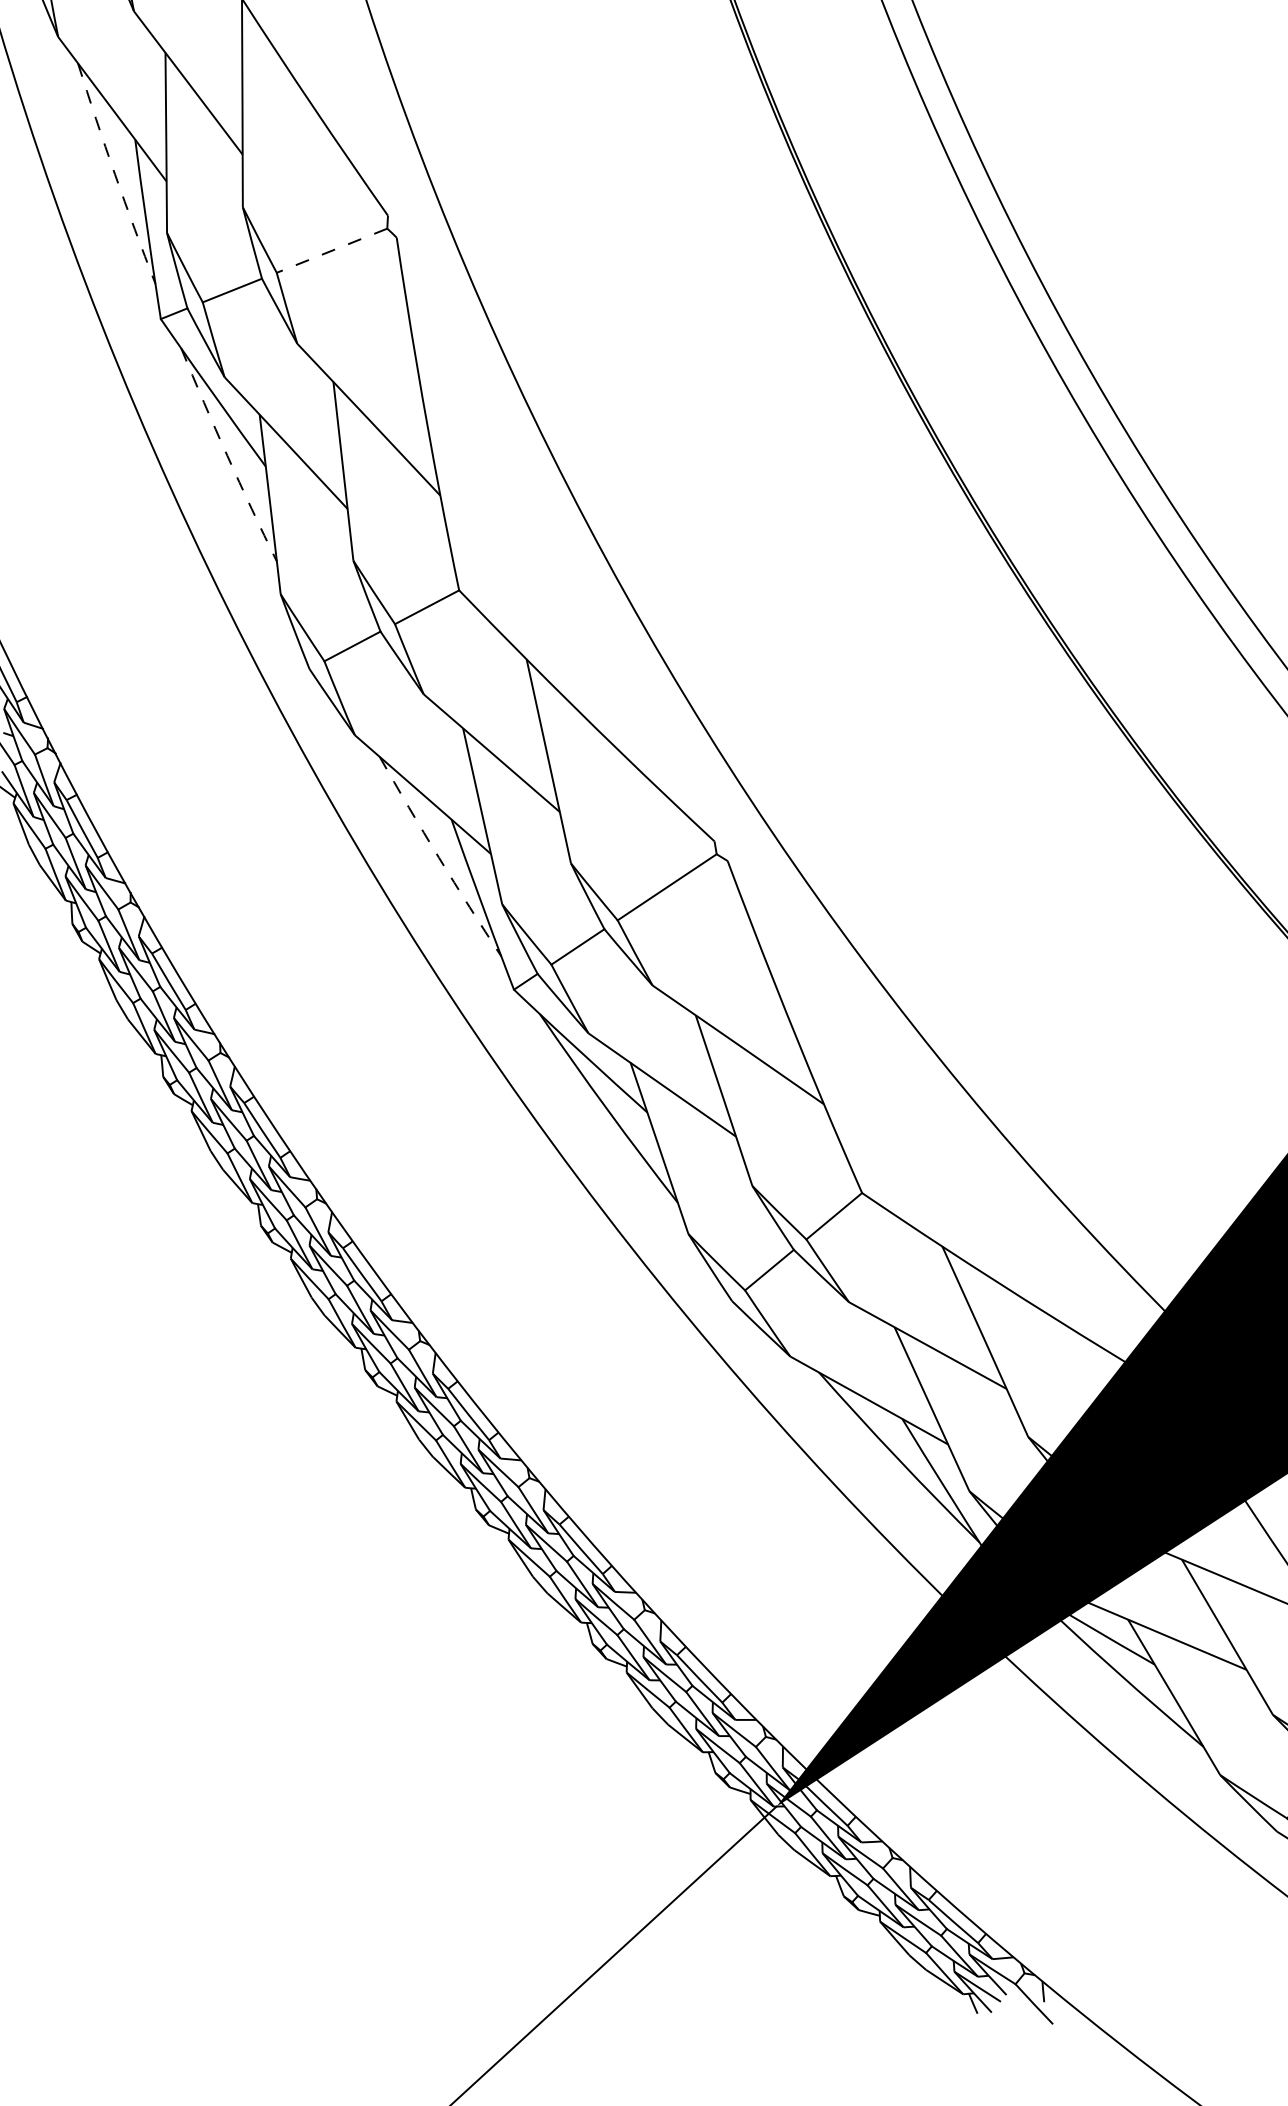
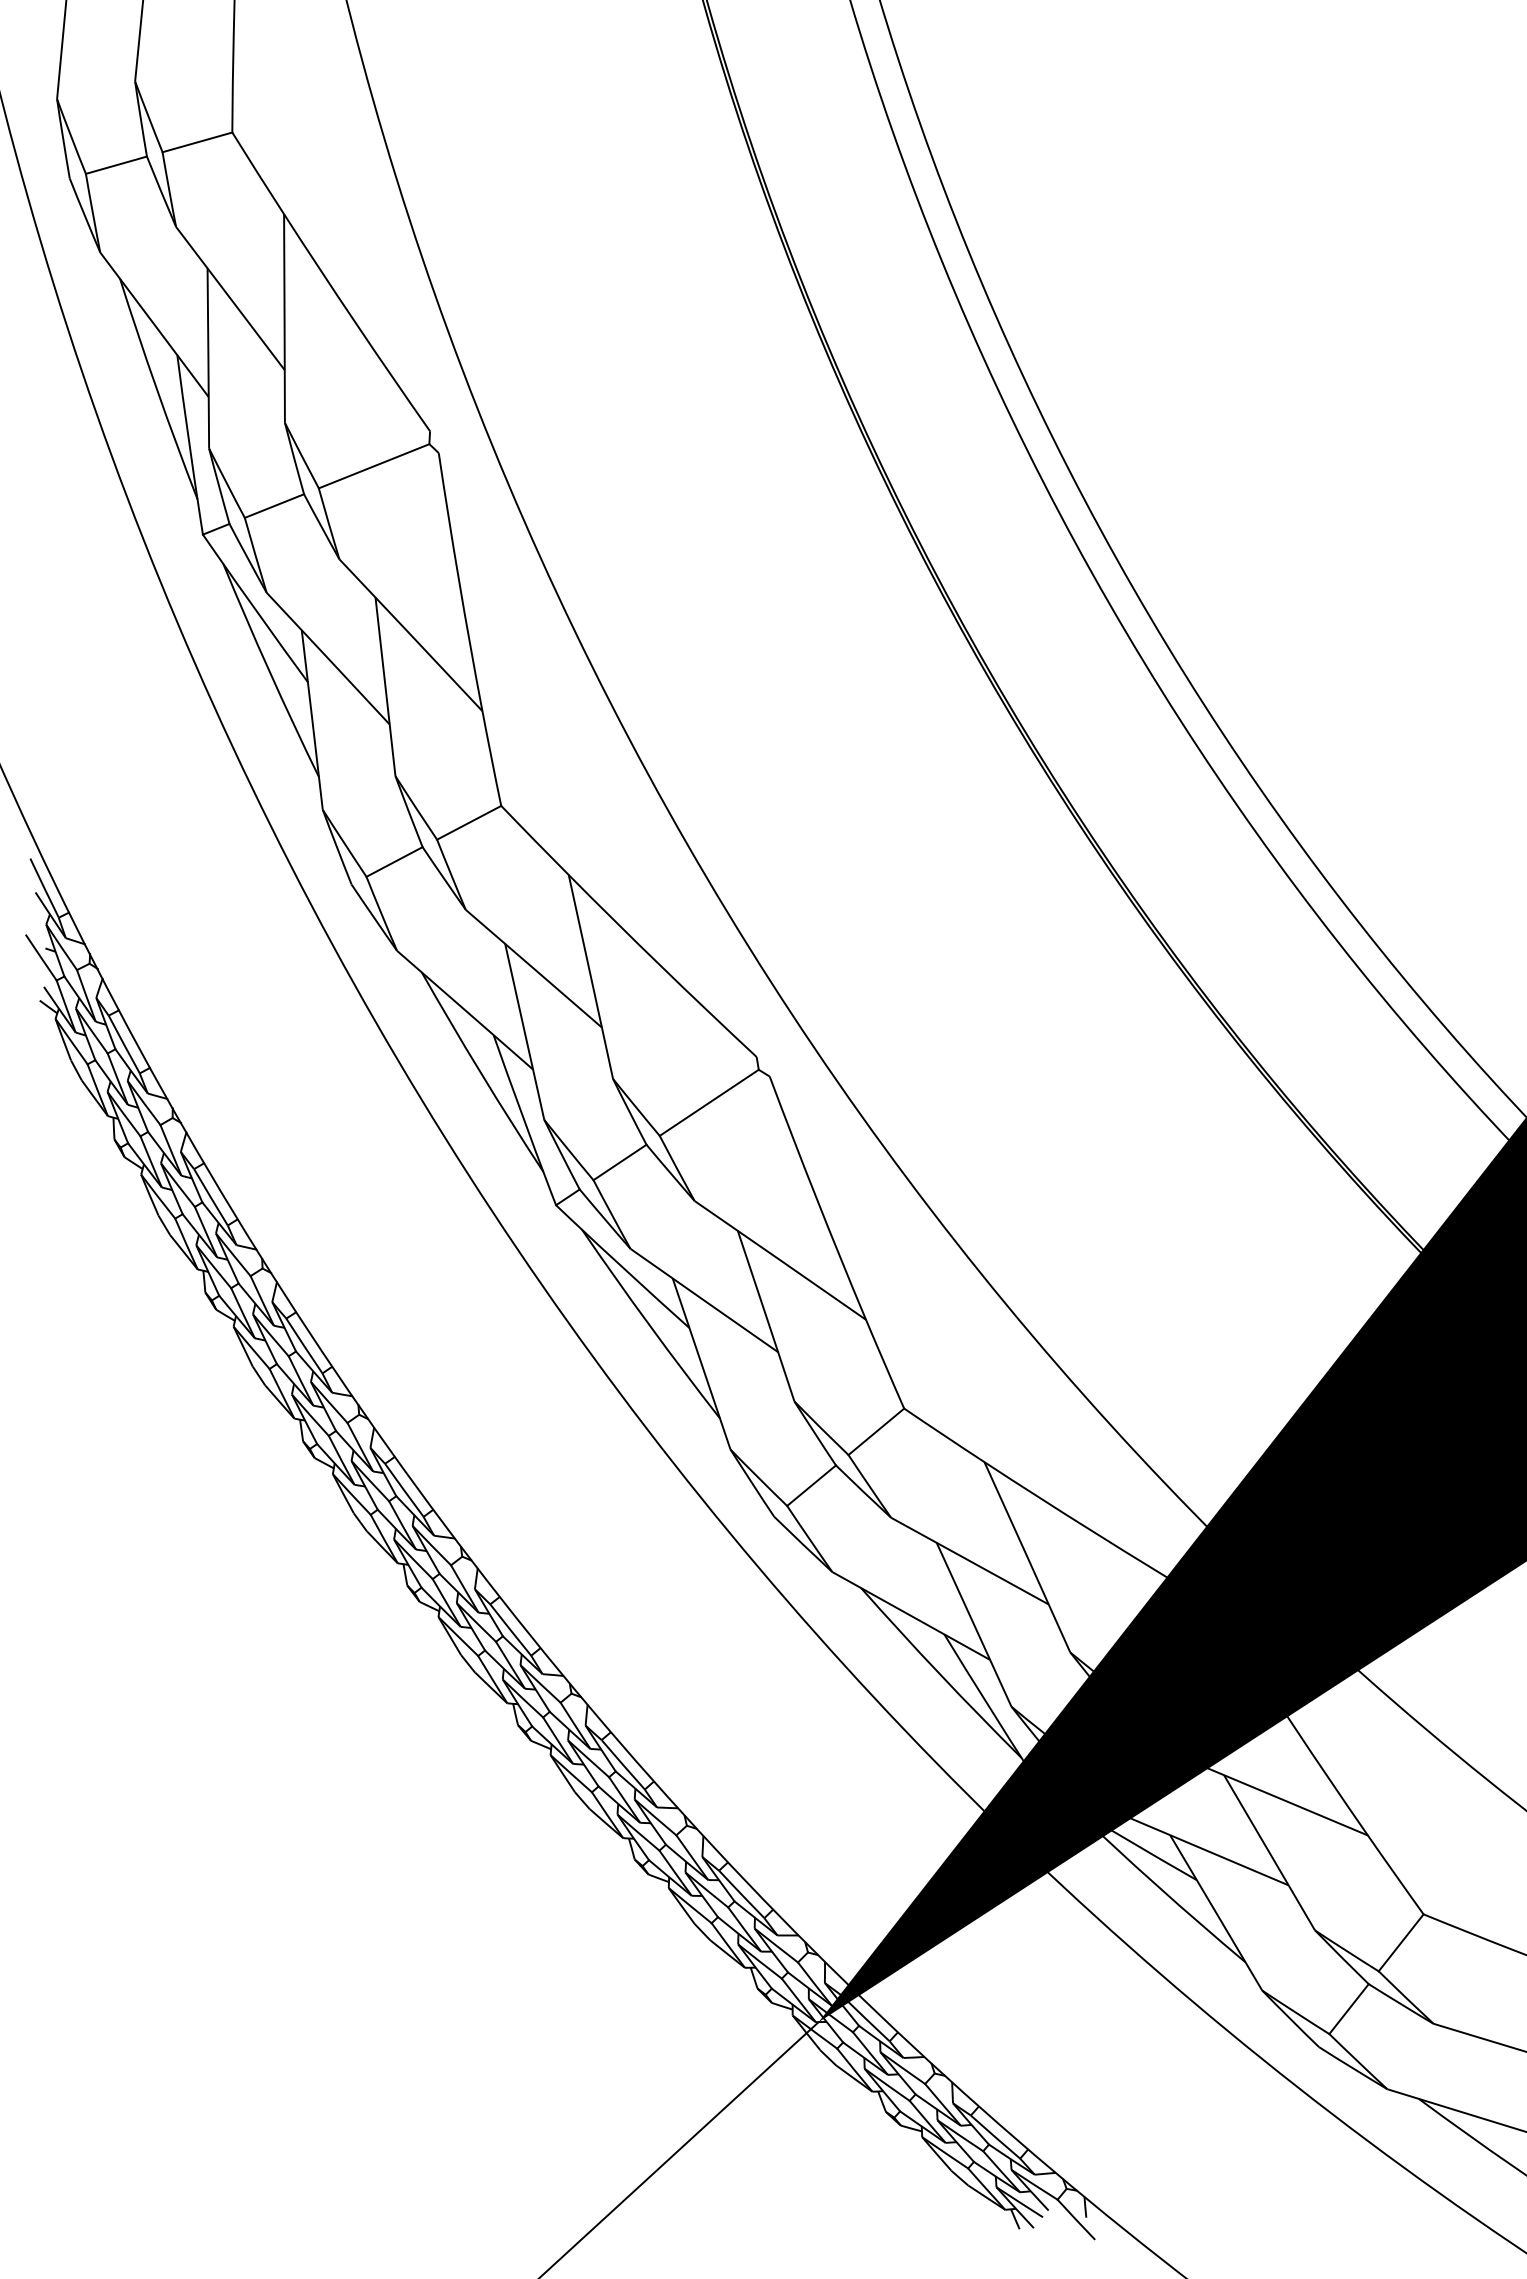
arc: (115, 173) -> (157, 389), dashed -> solid
line: (332, 250) -> (374, 466), dashed -> solid
arc: (227, 455) -> (269, 671), dashed -> solid
arc: (439, 857) -> (481, 1073), dashed -> solid

